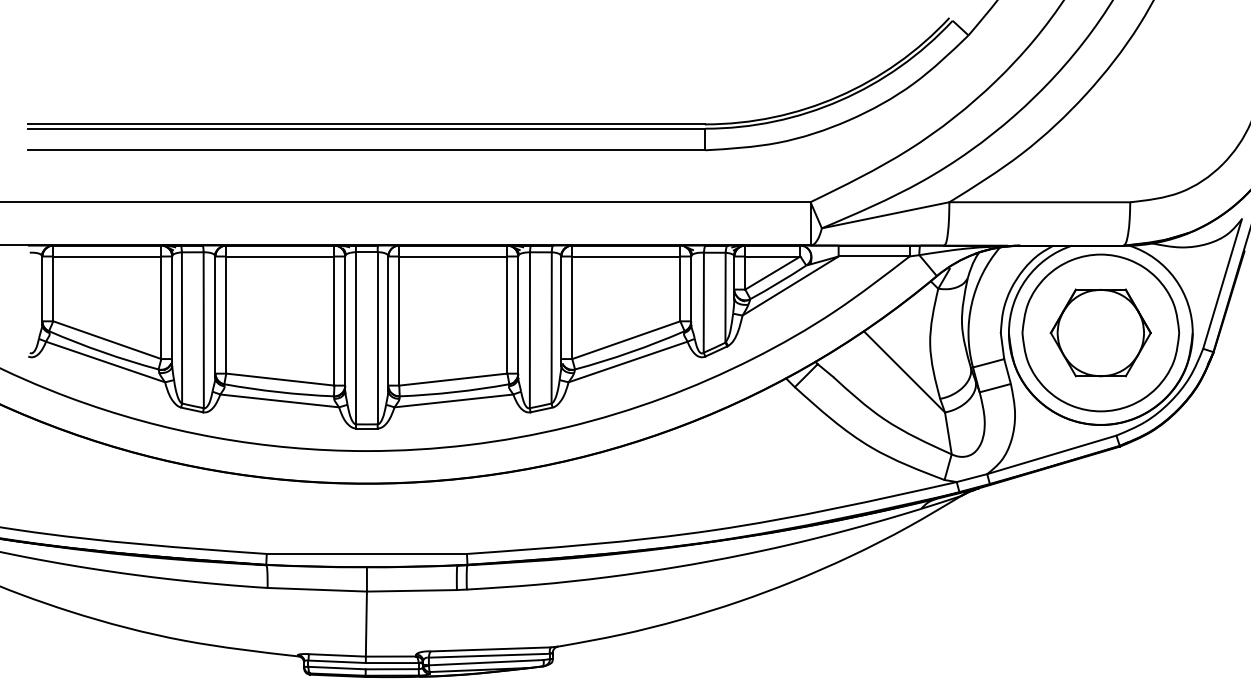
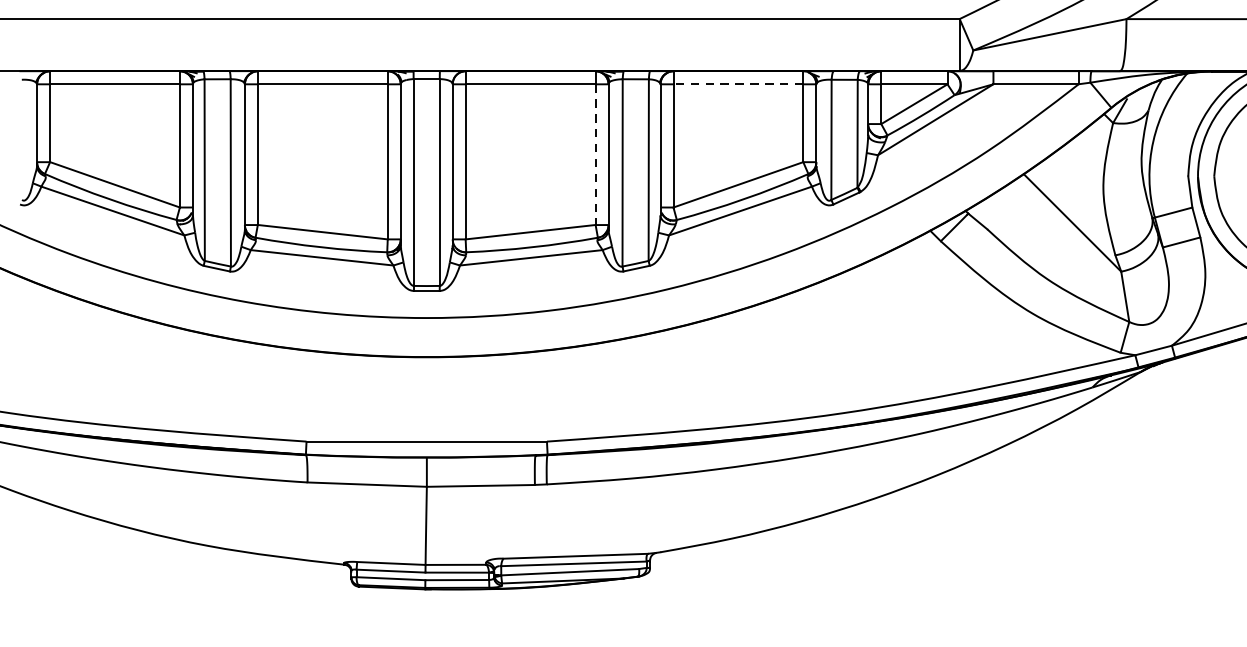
line: (625, 256) -> (737, 84), solid -> dashed
line: (507, 315) -> (595, 155), solid -> dashed

